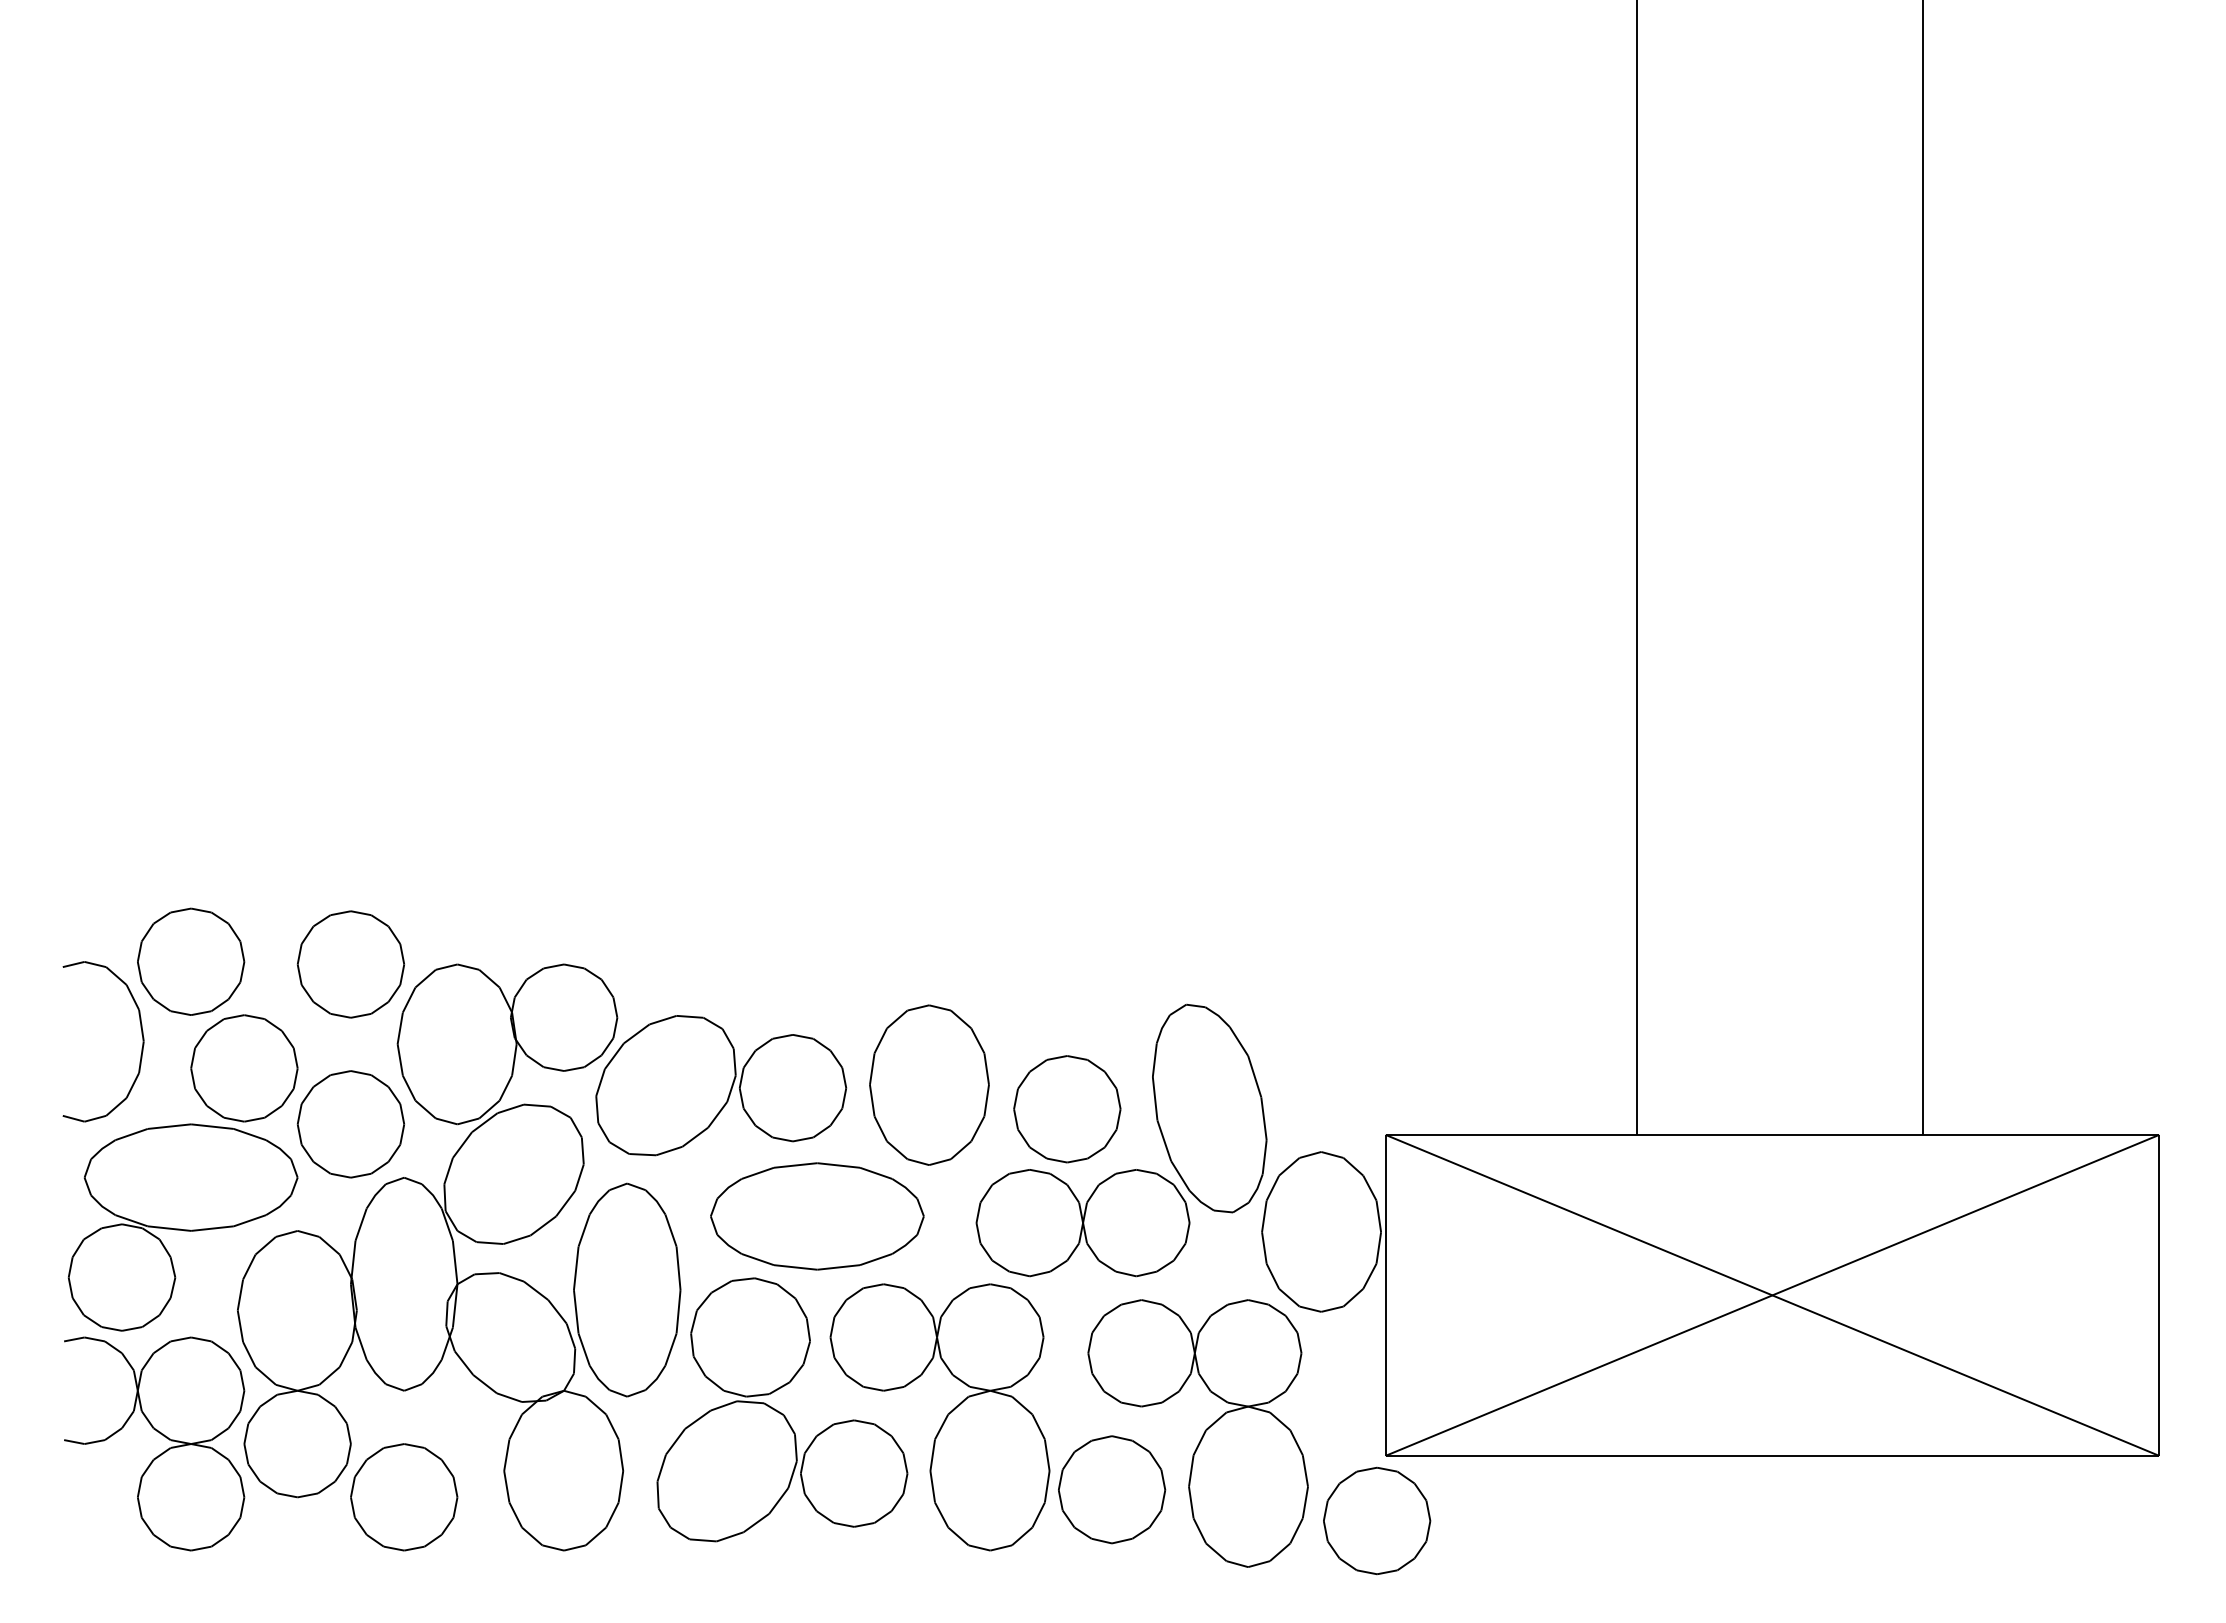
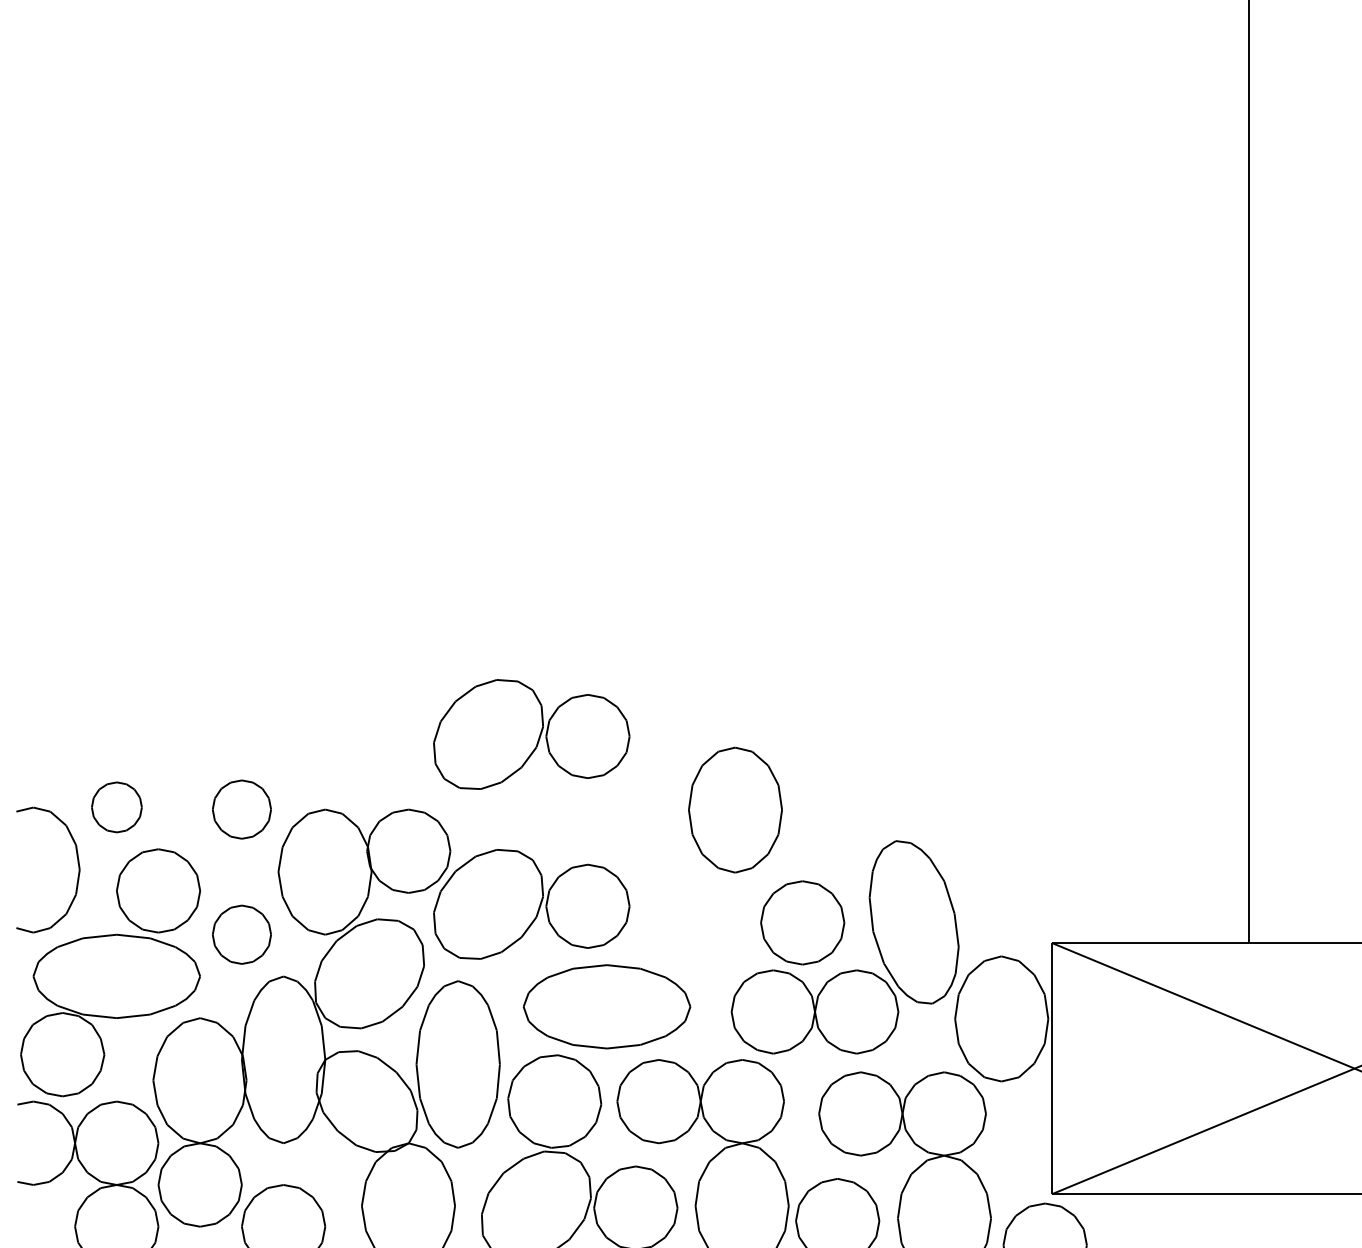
part: (721, 868) -> (531, 734), added
part: (191, 961) -> (117, 807), size x0.6
part: (350, 964) -> (241, 809), size x0.7
part: (929, 1084) -> (735, 809), moved
part: (350, 1124) -> (241, 934), size x0.7

